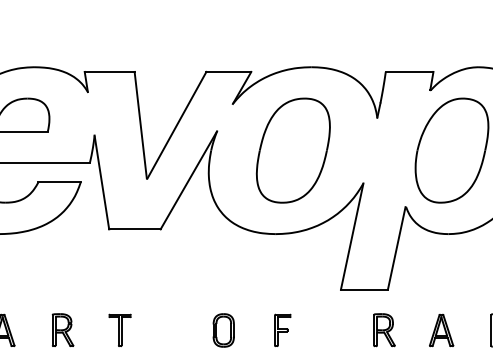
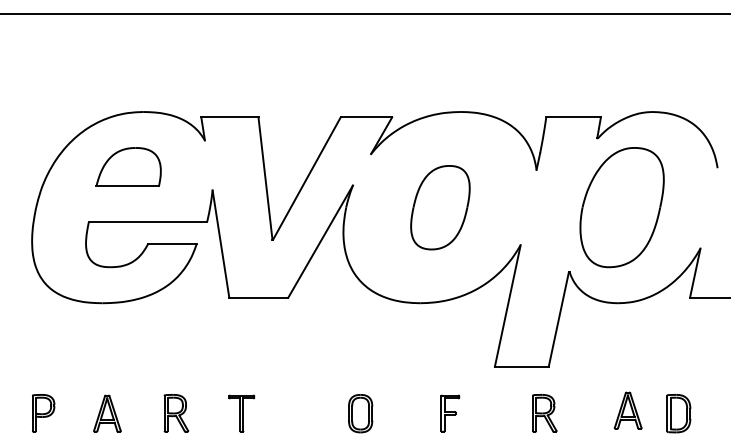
part: (293, 150) -> (440, 207), size x0.7
part: (283, 330) -> (450, 413), moved
part: (440, 330) -> (627, 410), moved

